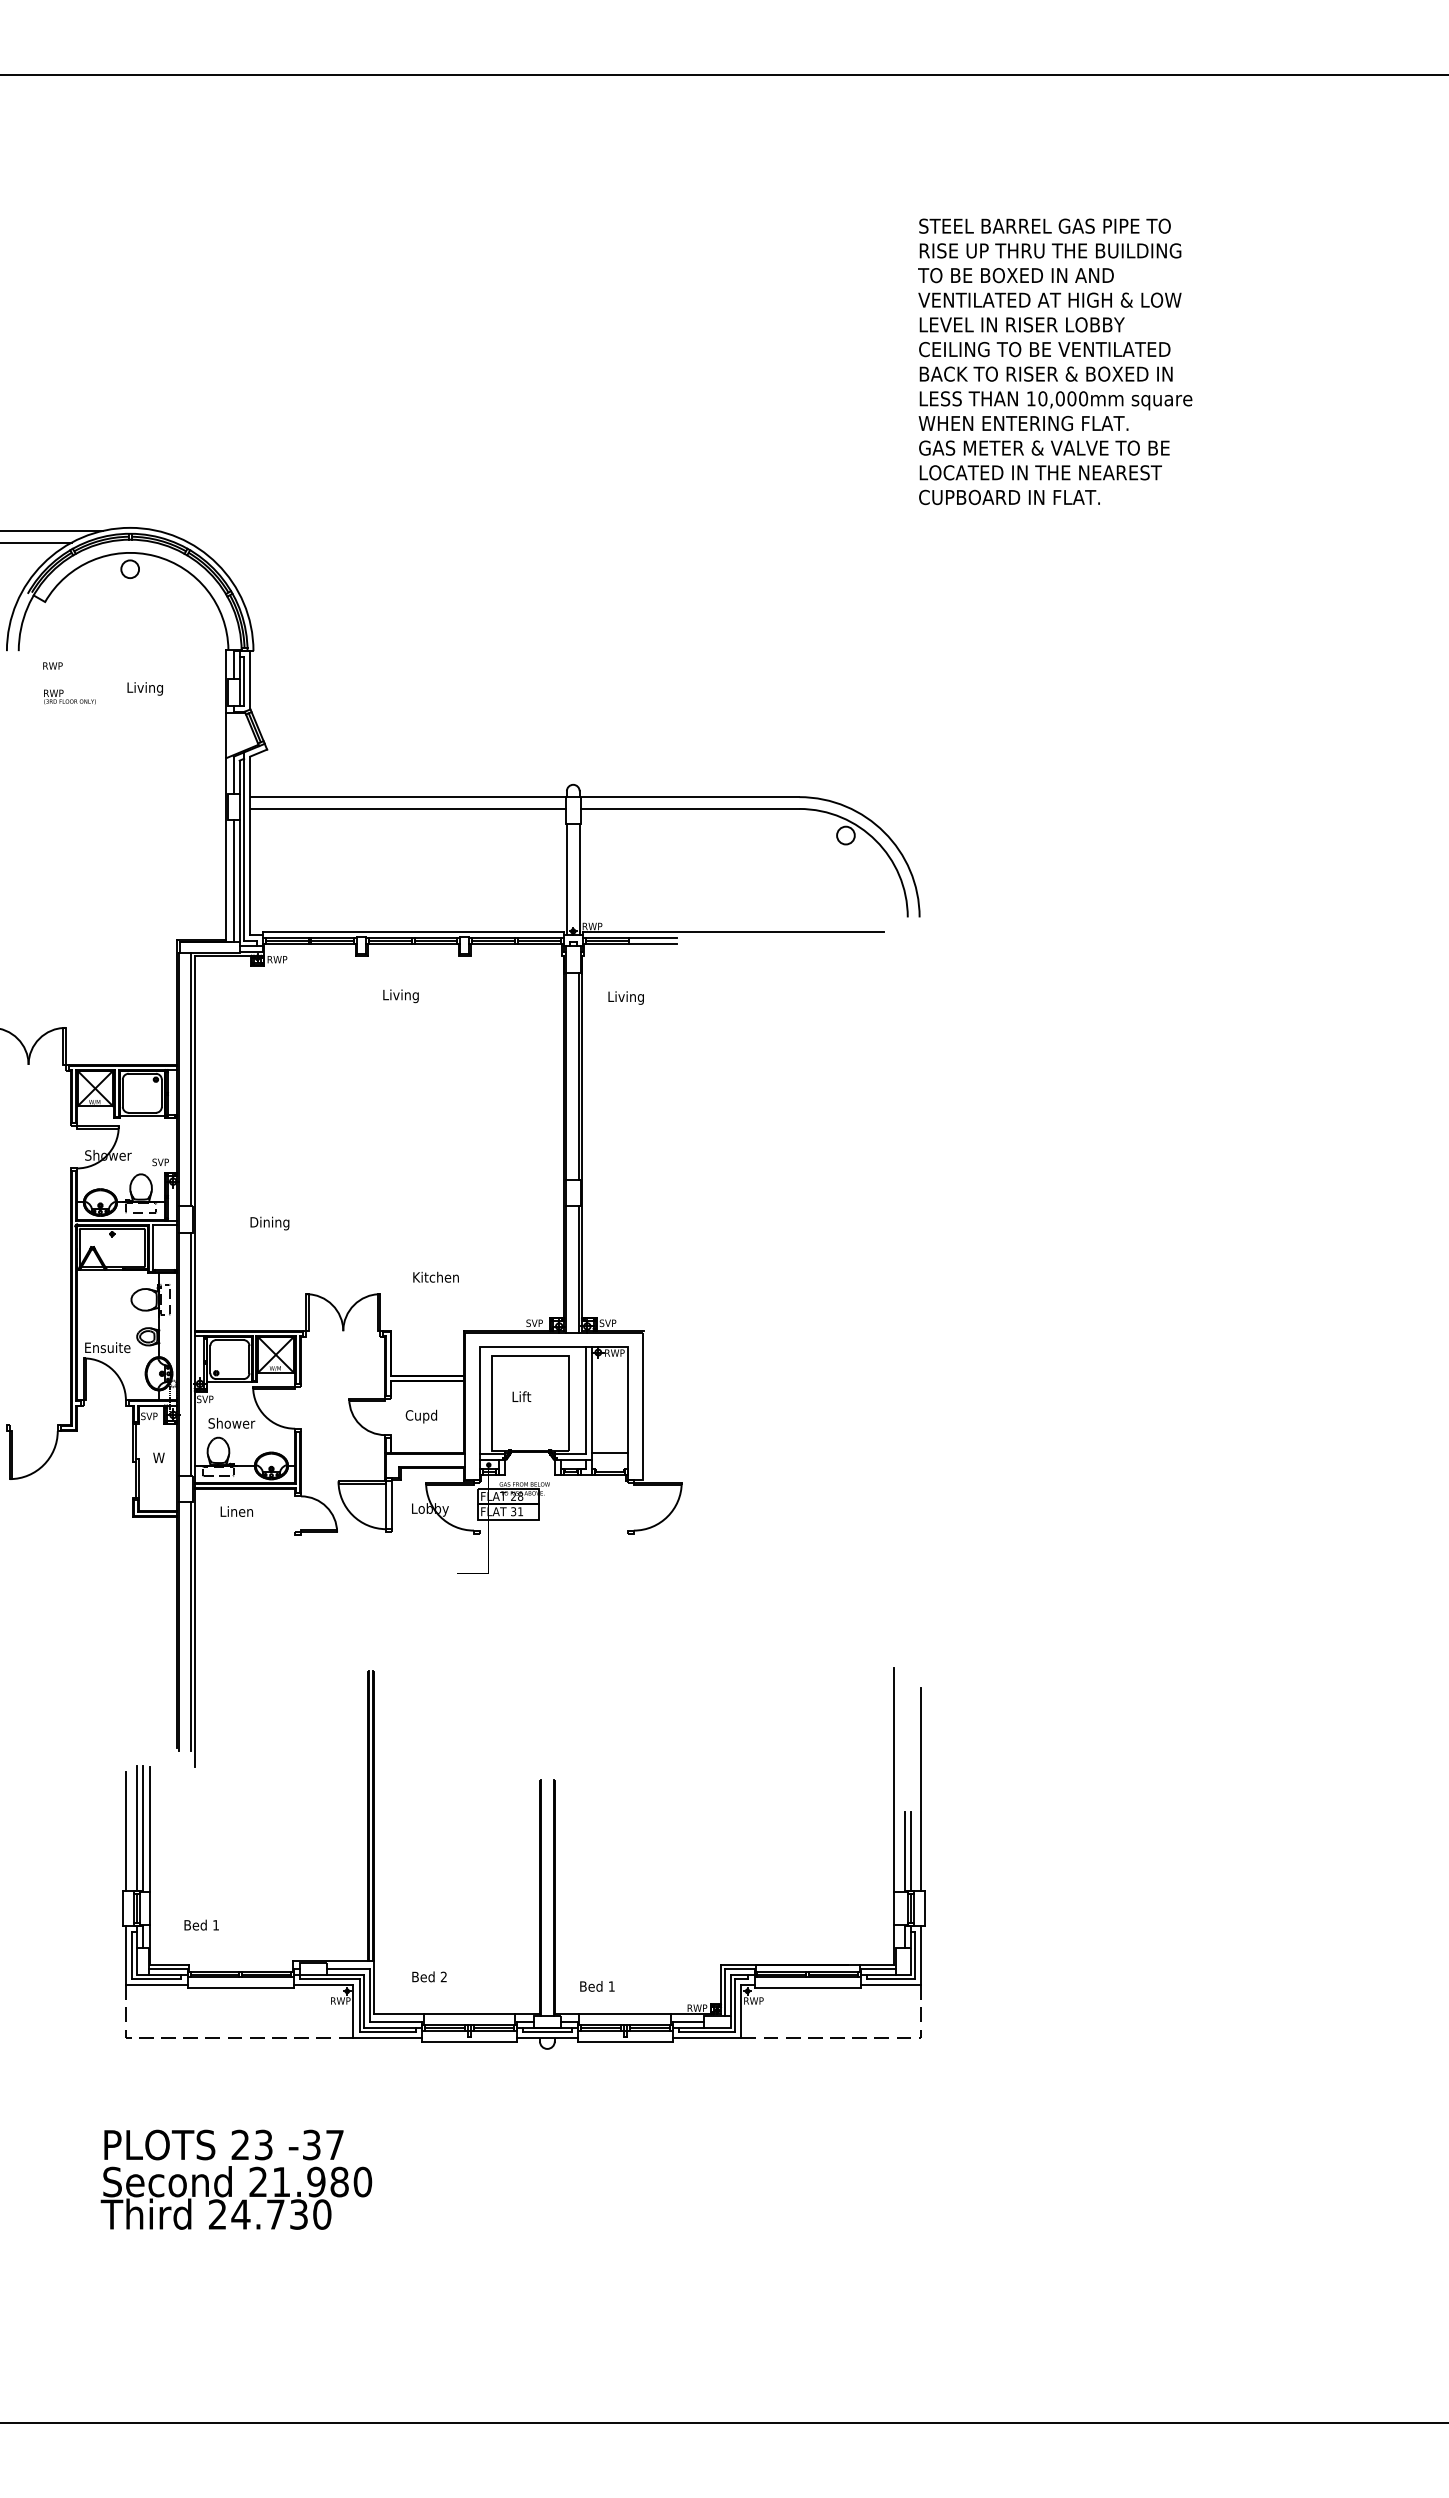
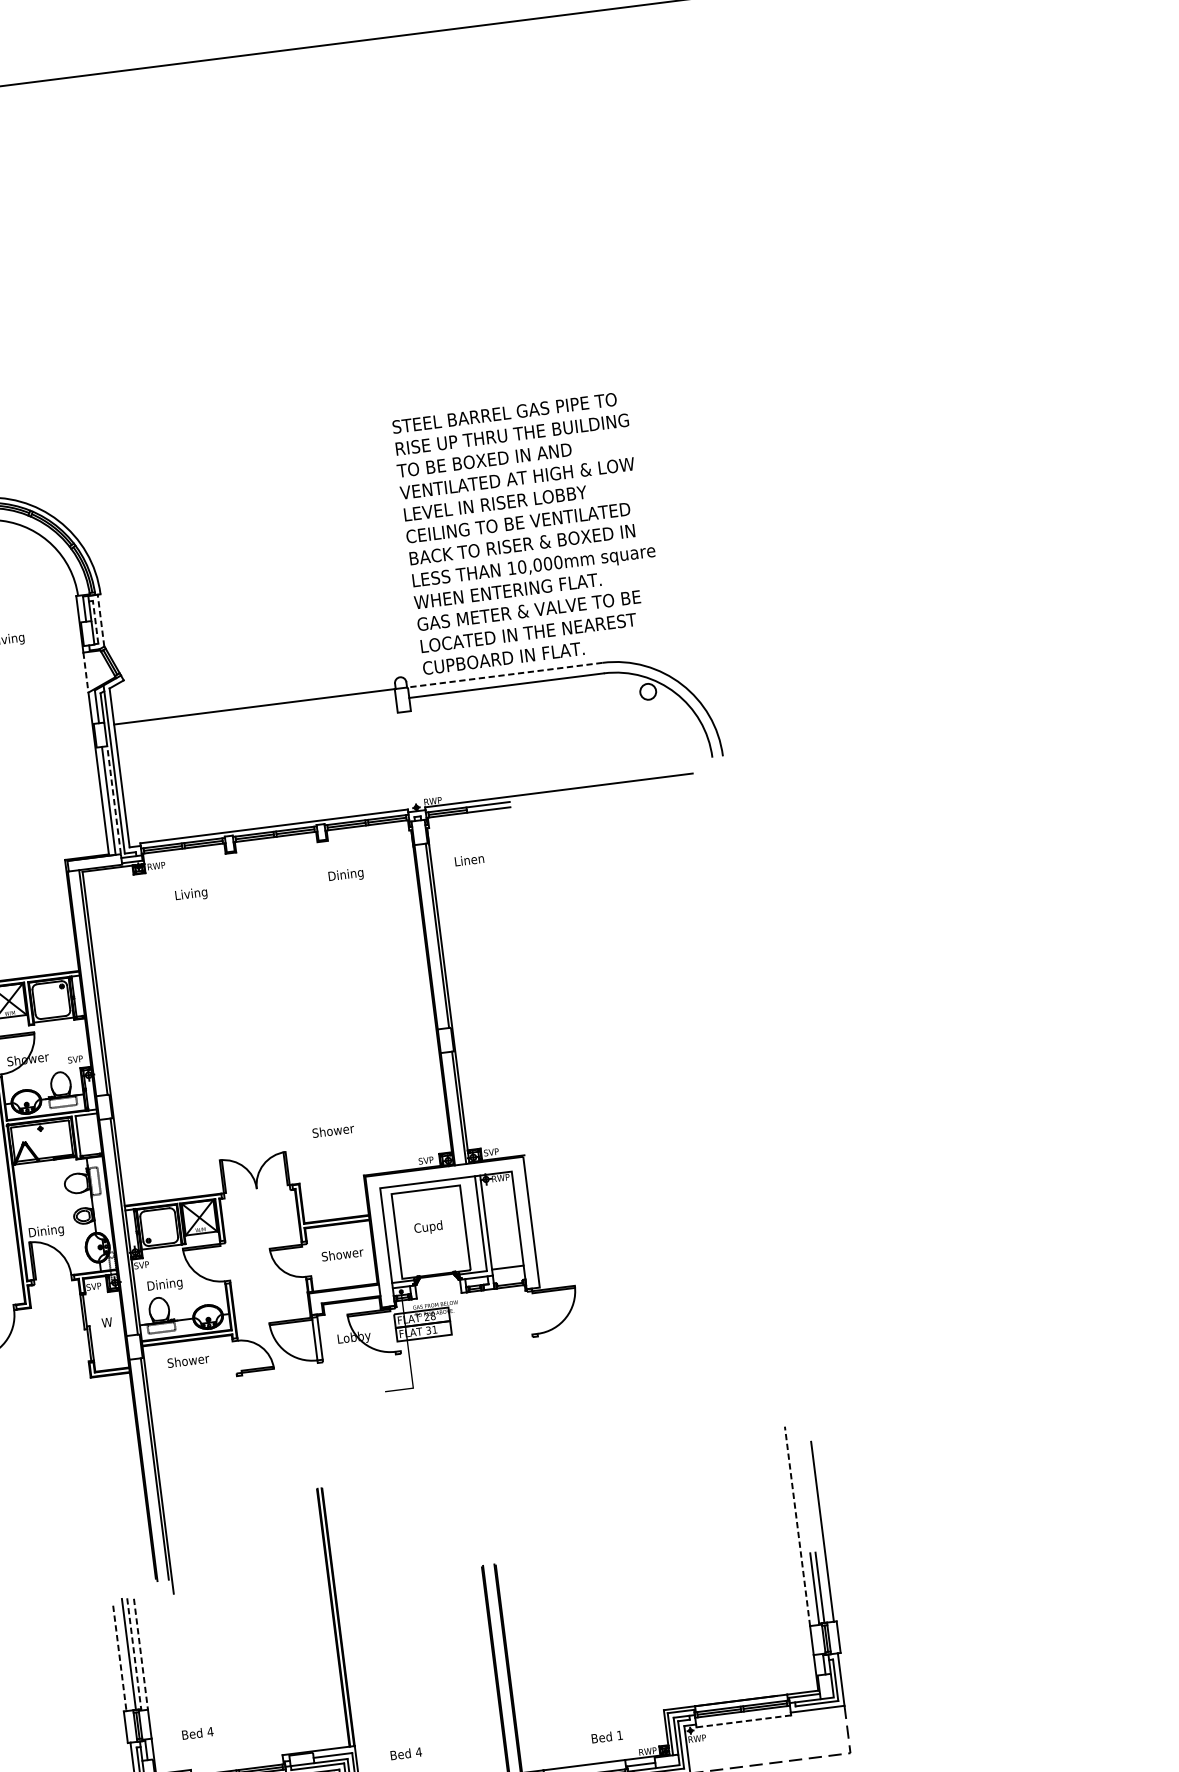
text: (1055, 361) -> (529, 532), moved
line: (250, 679) -> (101, 619), solid -> dashed
line: (244, 680) -> (95, 621), solid -> dashed
line: (226, 734) -> (85, 671), solid -> dashed
line: (689, 797) -> (504, 675), solid -> dashed
line: (407, 808) -> (255, 717), removed
line: (566, 879) -> (404, 762), removed
line: (579, 879) -> (416, 760), removed
line: (239, 880) -> (113, 799), solid -> dashed
text: (400, 996) -> (190, 895), moved
text: (630, 997) -> (474, 860), Living -> Linen
text: (269, 1223) -> (345, 875), moved
text: (435, 1276) -> (332, 1130), Kitchen -> Shower
text: (108, 1348) -> (49, 1230), Ensuite -> Dining
text: (527, 1397) -> (428, 1227), Lift -> Cupd
text: (428, 1416) -> (342, 1255), Cupd -> Shower
text: (231, 1424) -> (167, 1284), Shower -> Dining
text: (243, 1511) -> (188, 1360), Linen -> Shower
line: (894, 1779) -> (797, 1525), solid -> dashed
line: (142, 1828) -> (134, 1654), solid -> dashed
line: (150, 1830) -> (141, 1654), solid -> dashed
line: (126, 1831) -> (120, 1658), solid -> dashed
text: (215, 1925) -> (209, 1732), 1 -> 4
text: (443, 1976) -> (418, 1751), 2 -> 4
text: (597, 1986) -> (607, 1737), moved
line: (807, 1988) -> (743, 1721), solid -> dashed

